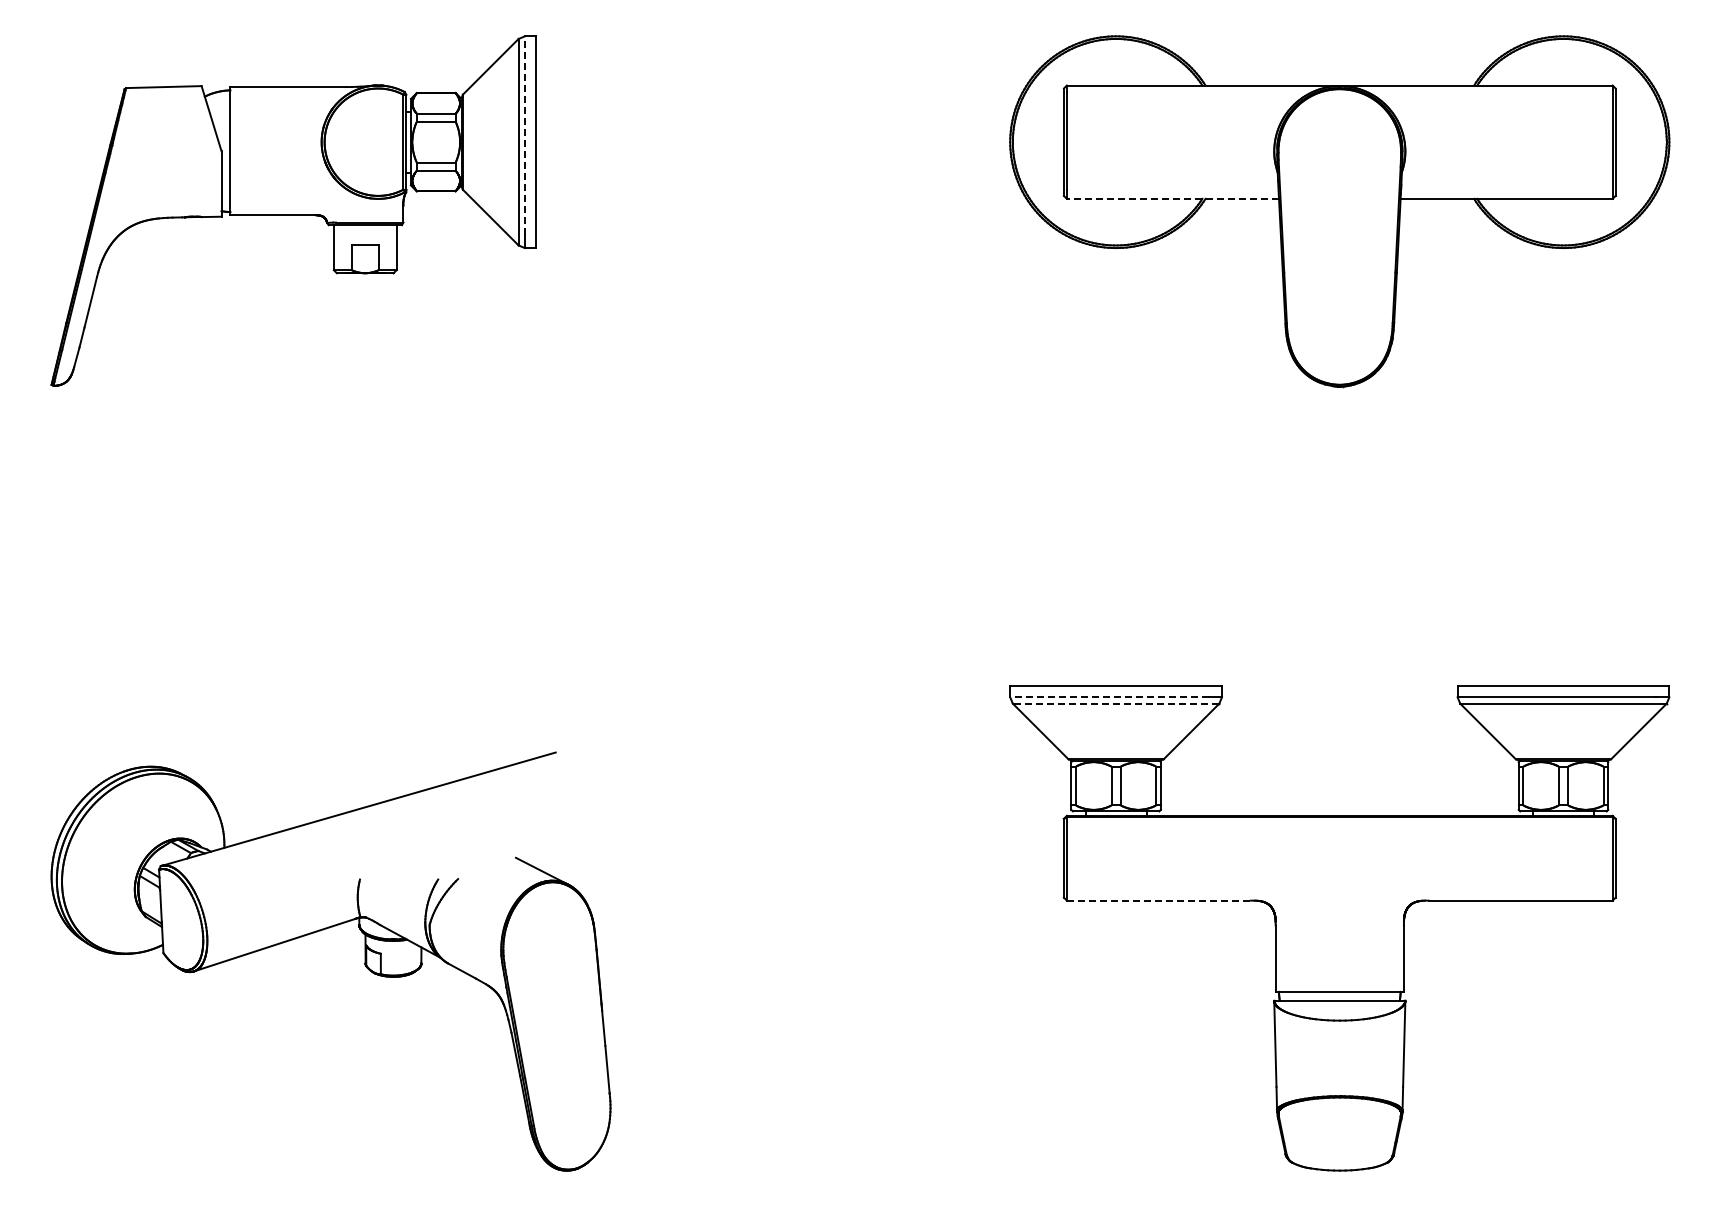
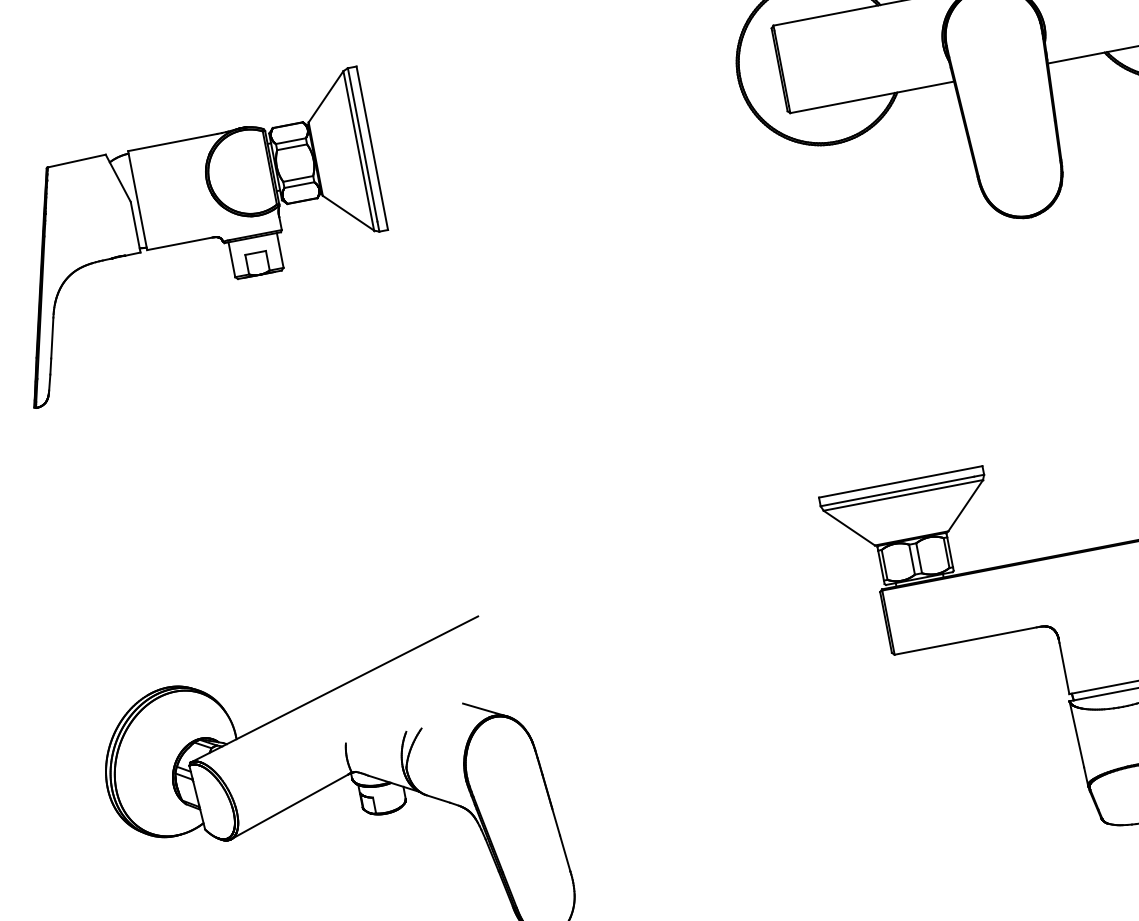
line: (524, 135) -> (362, 144), dashed -> solid
line: (1172, 198) -> (871, 97), dashed -> solid
line: (1109, 697) -> (897, 491), dashed -> solid
line: (1115, 703) -> (902, 495), dashed -> solid
line: (1159, 900) -> (966, 640), dashed -> solid

